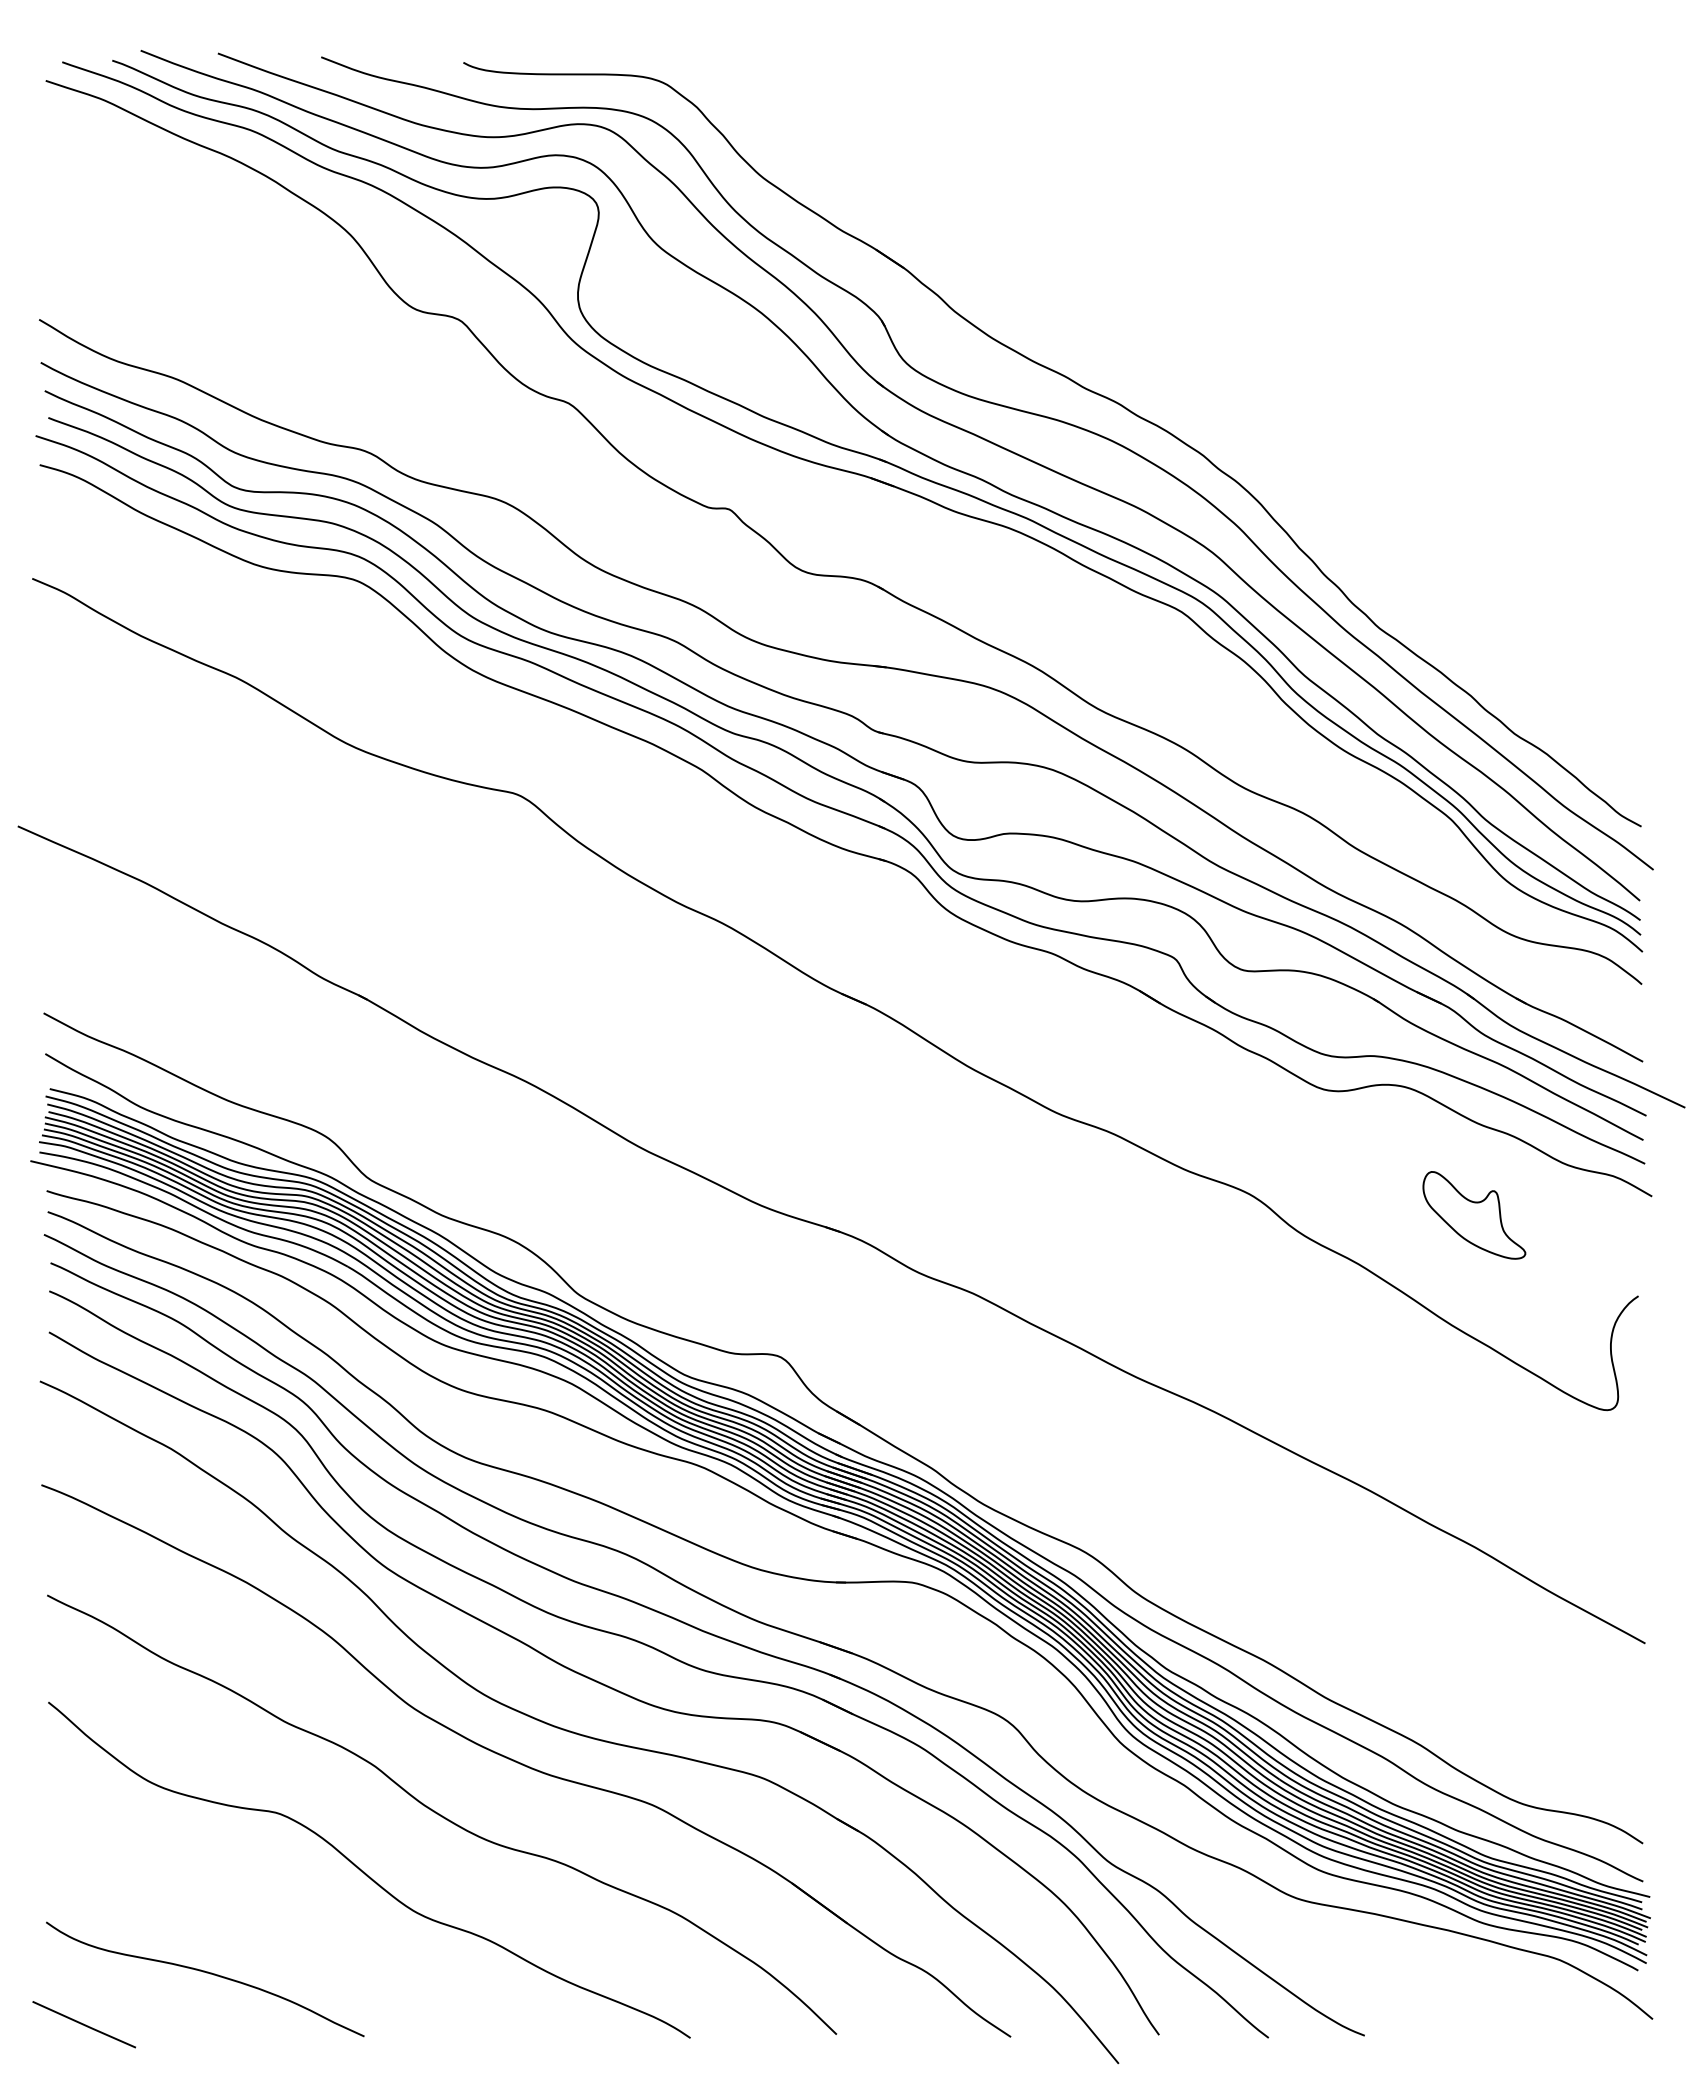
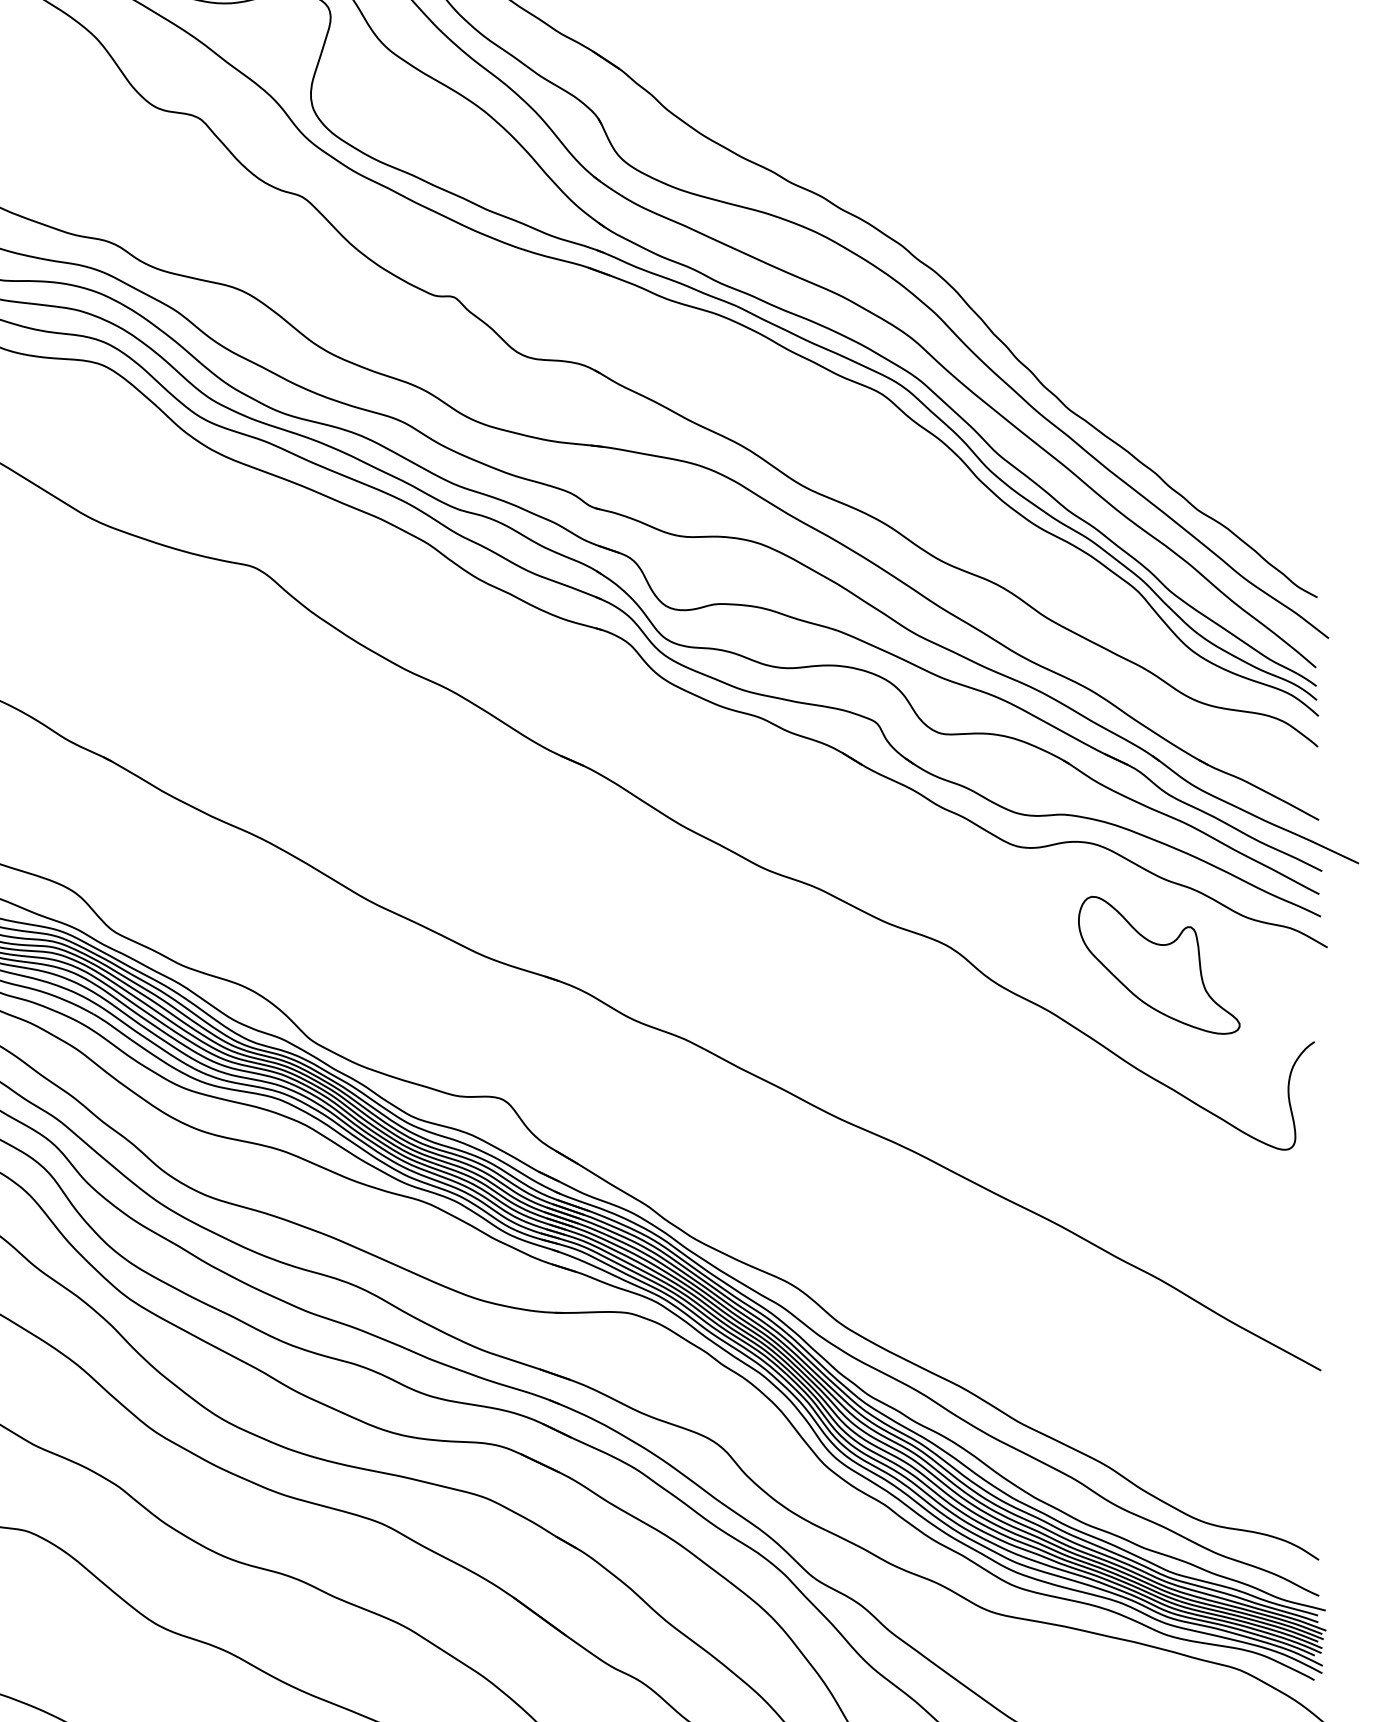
part: (1474, 1215) -> (1159, 965), size x1.67

